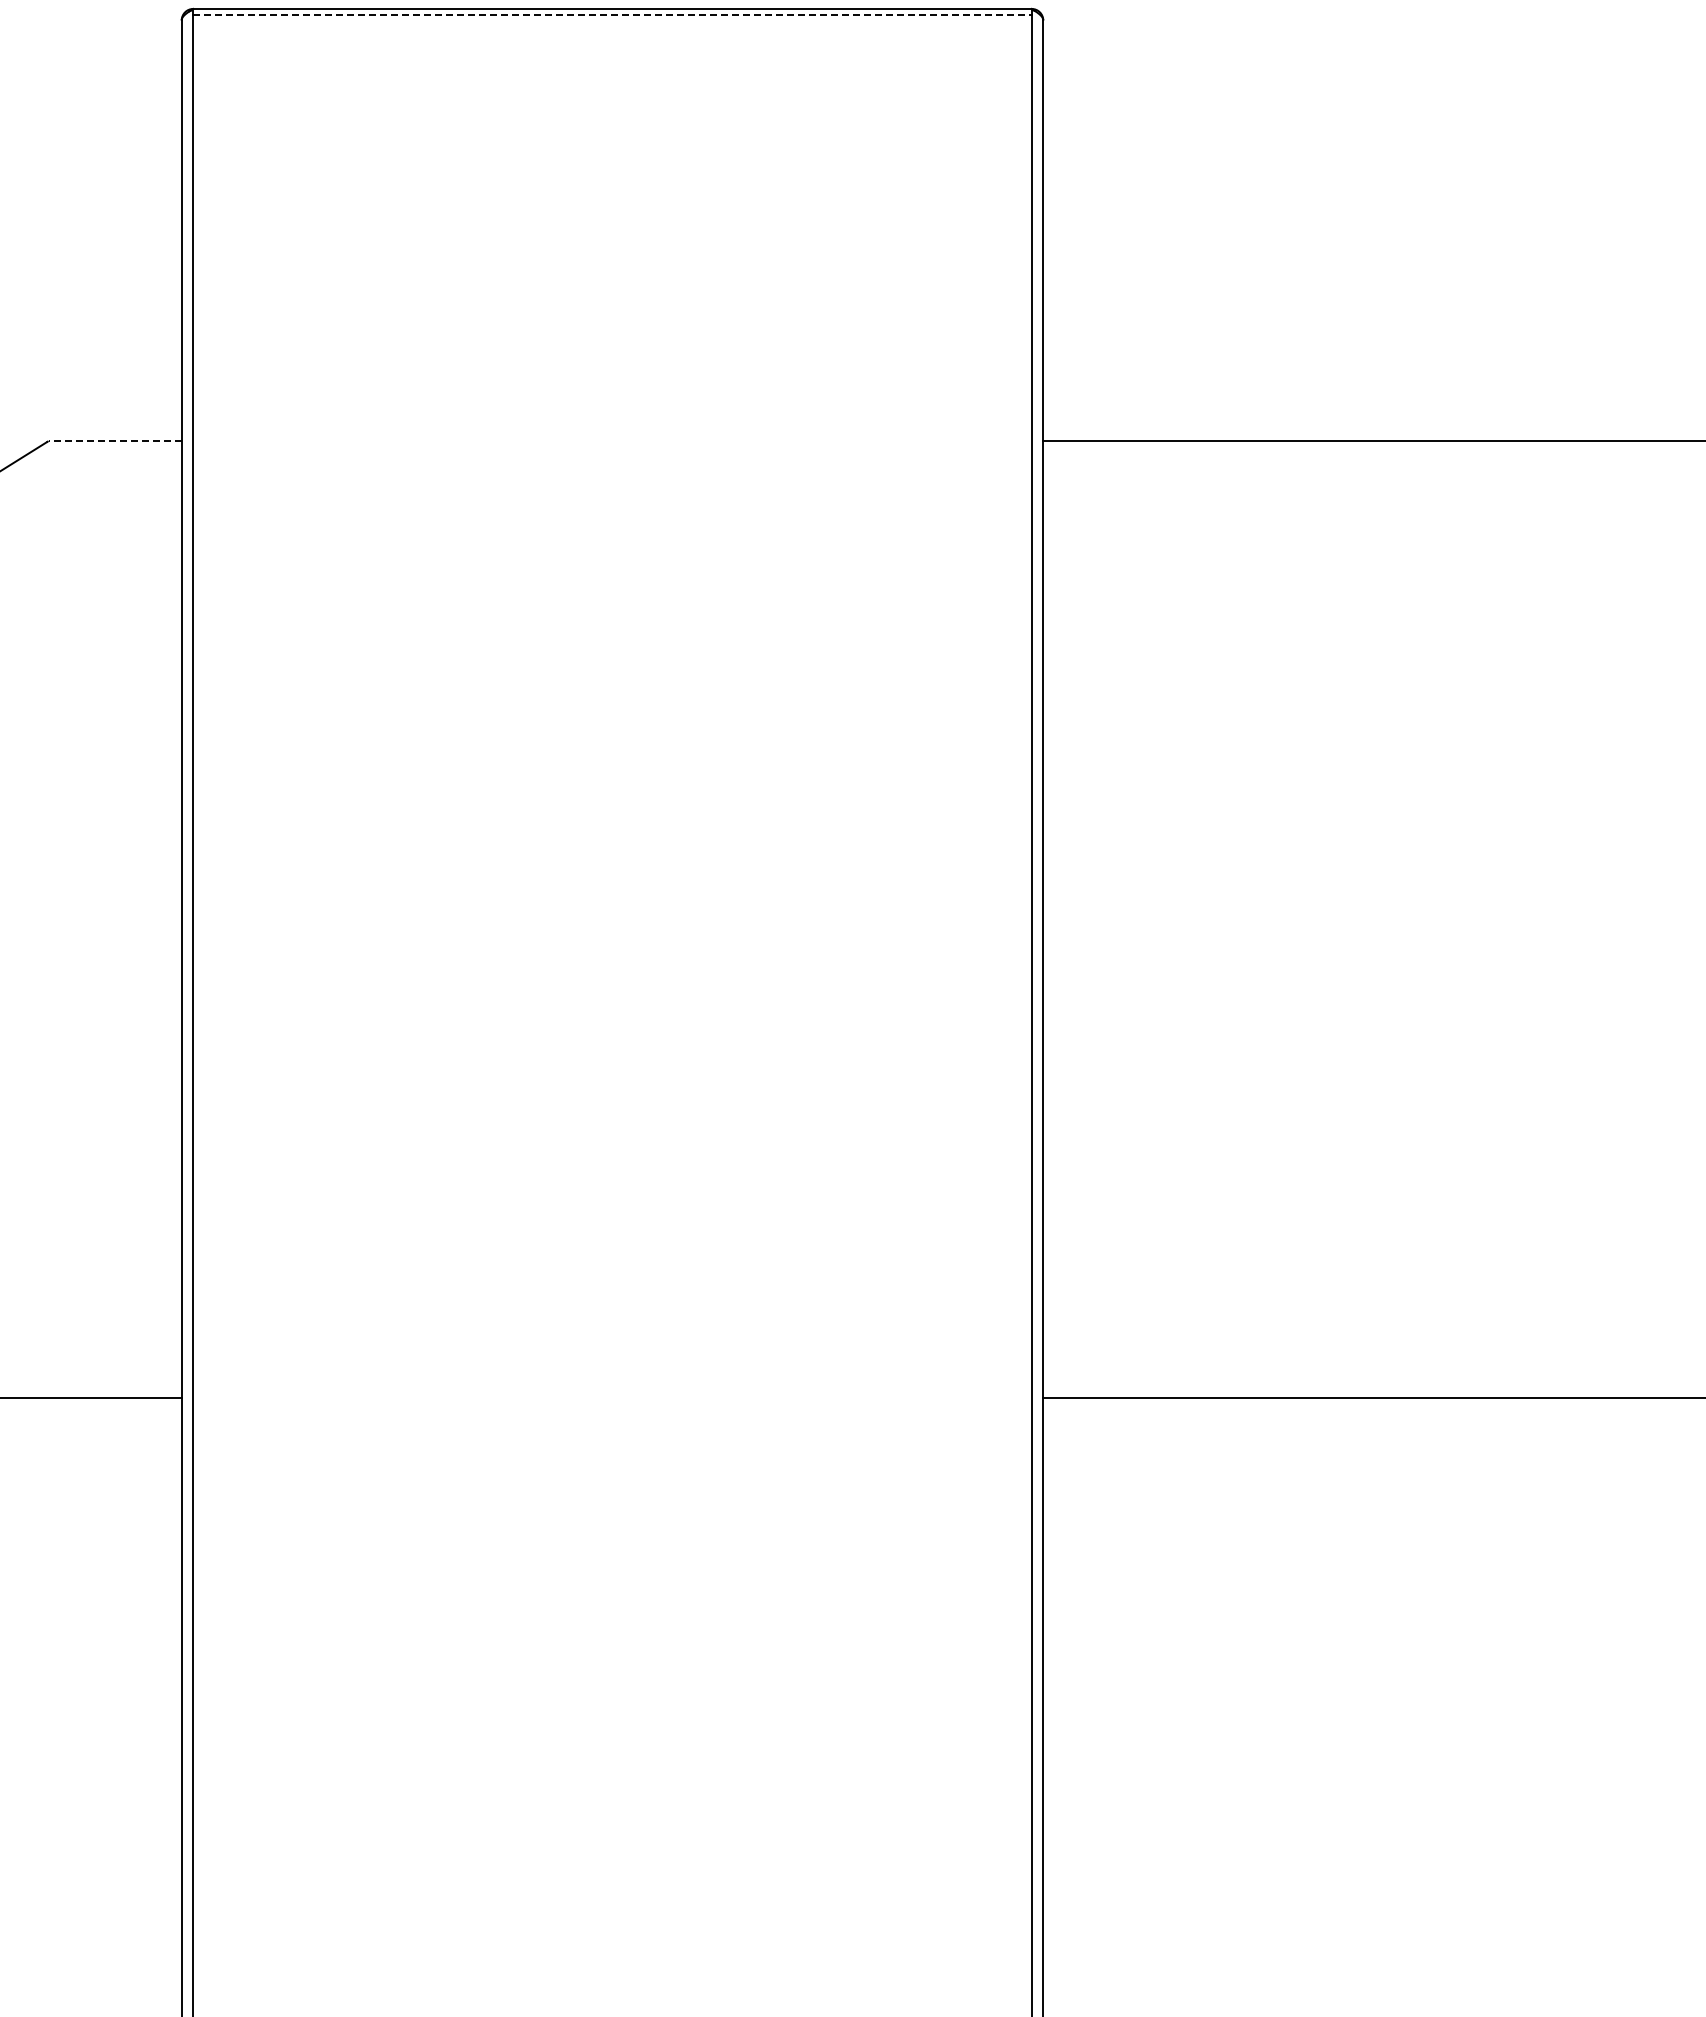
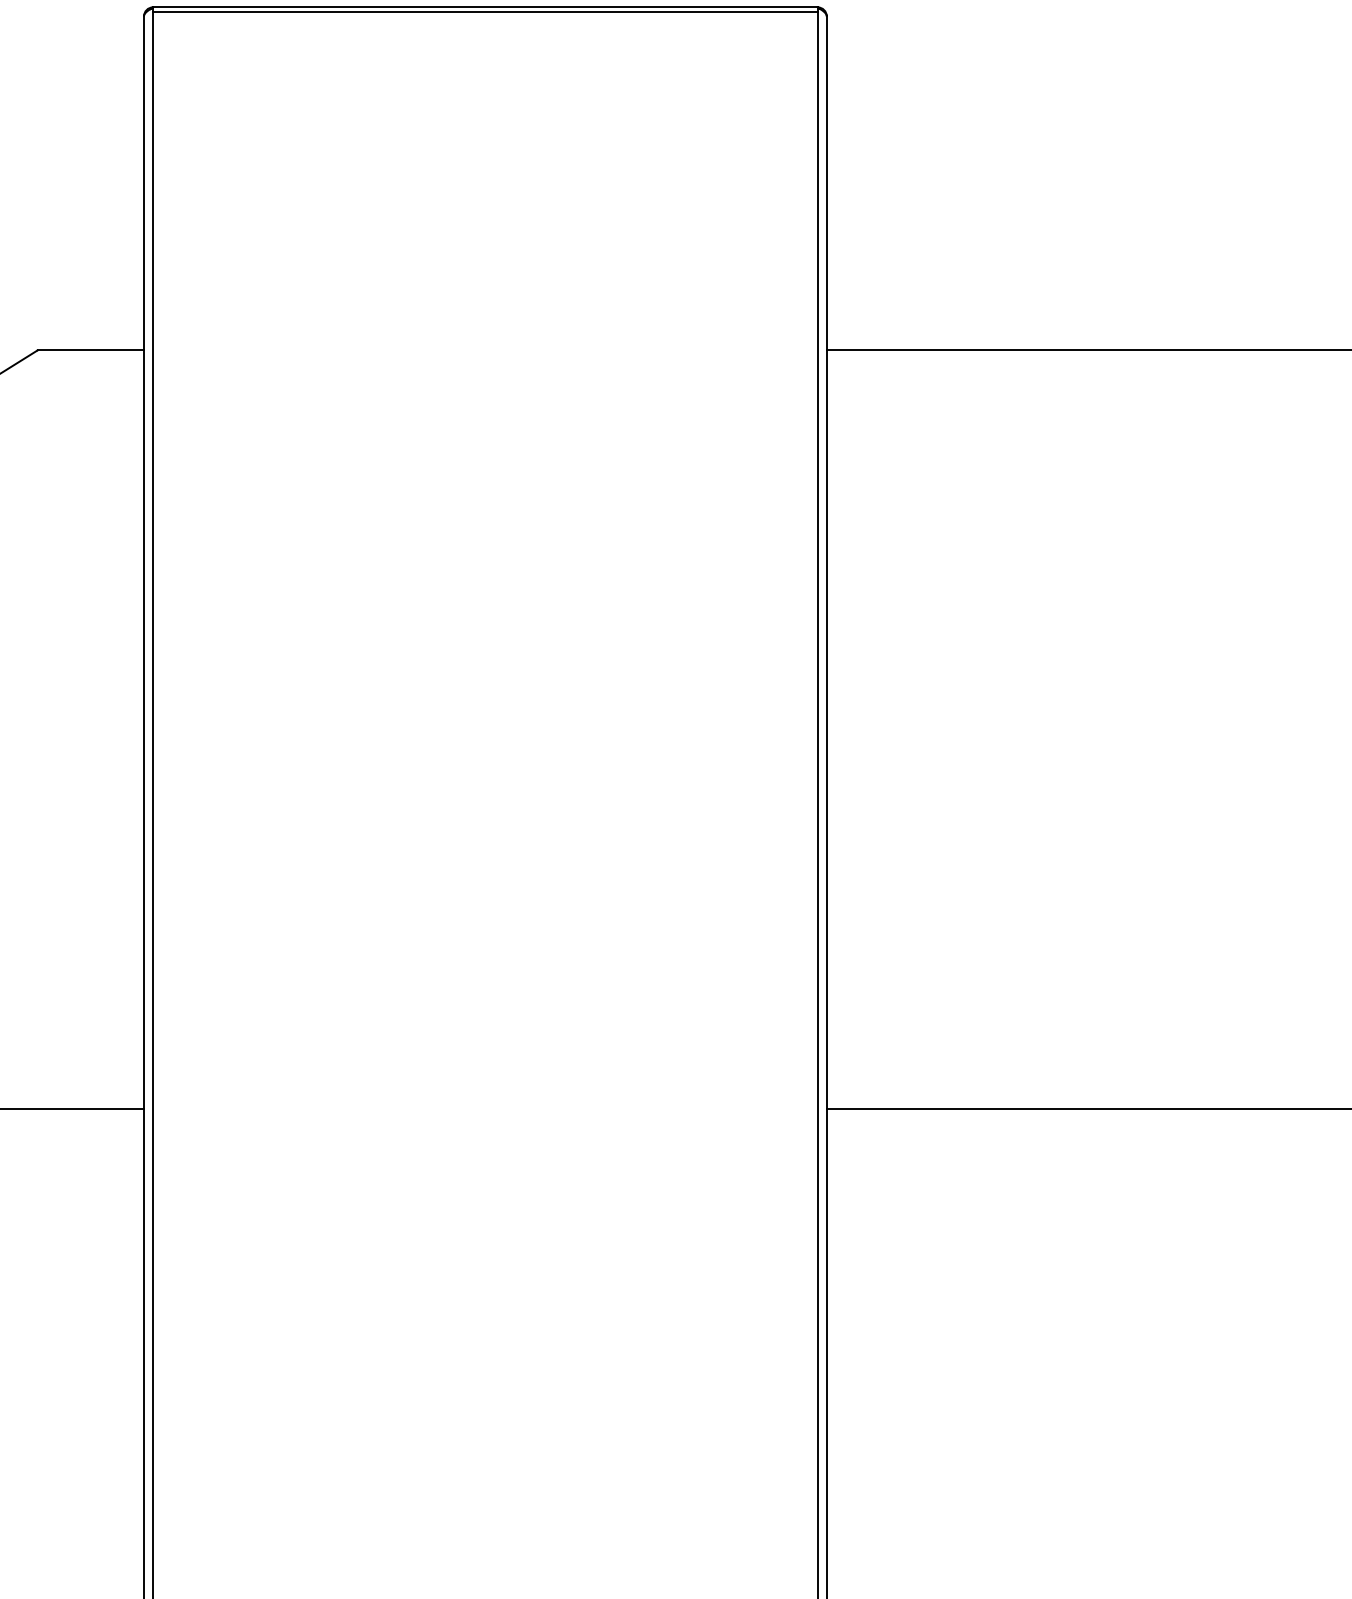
line: (613, 14) -> (486, 11), dashed -> solid
line: (115, 441) -> (91, 350), dashed -> solid

